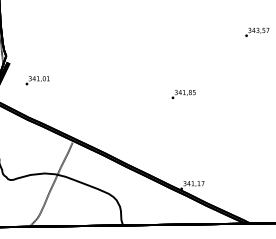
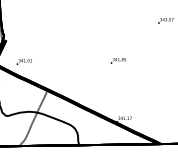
text: (36, 79) -> (23, 61), moved

